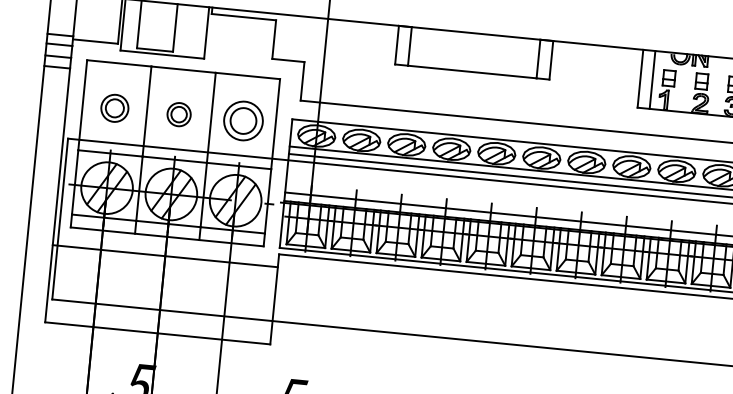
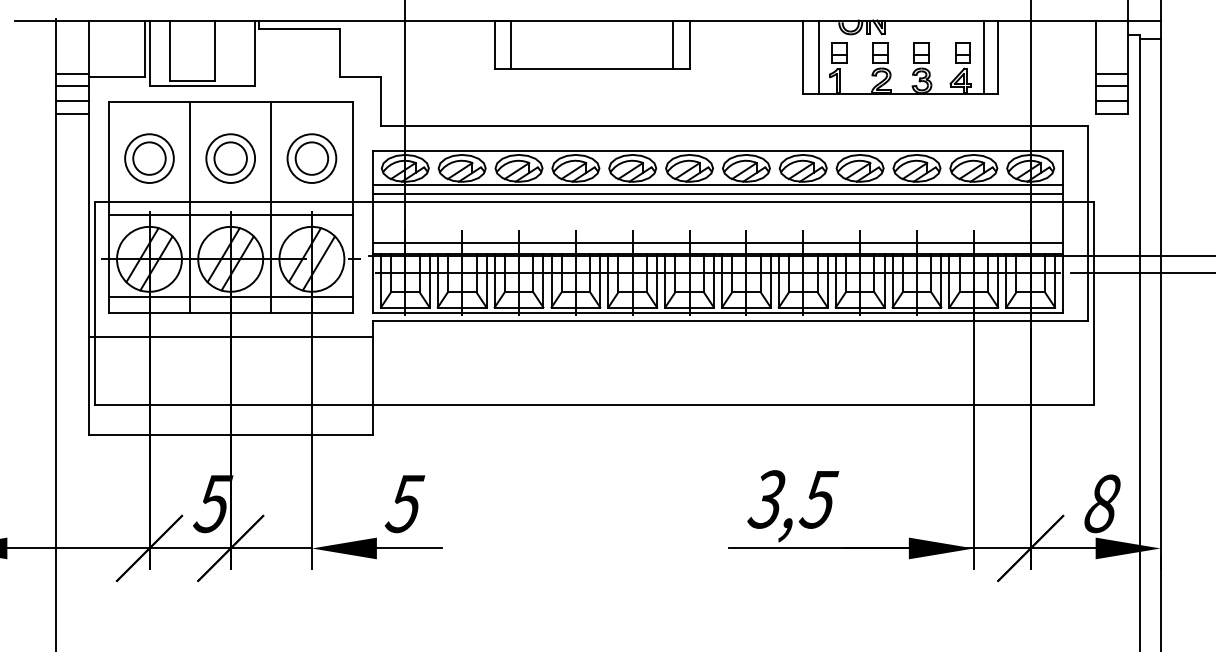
part: (114, 108) -> (149, 158), size x1.43
part: (179, 114) -> (230, 158), size x1.67

